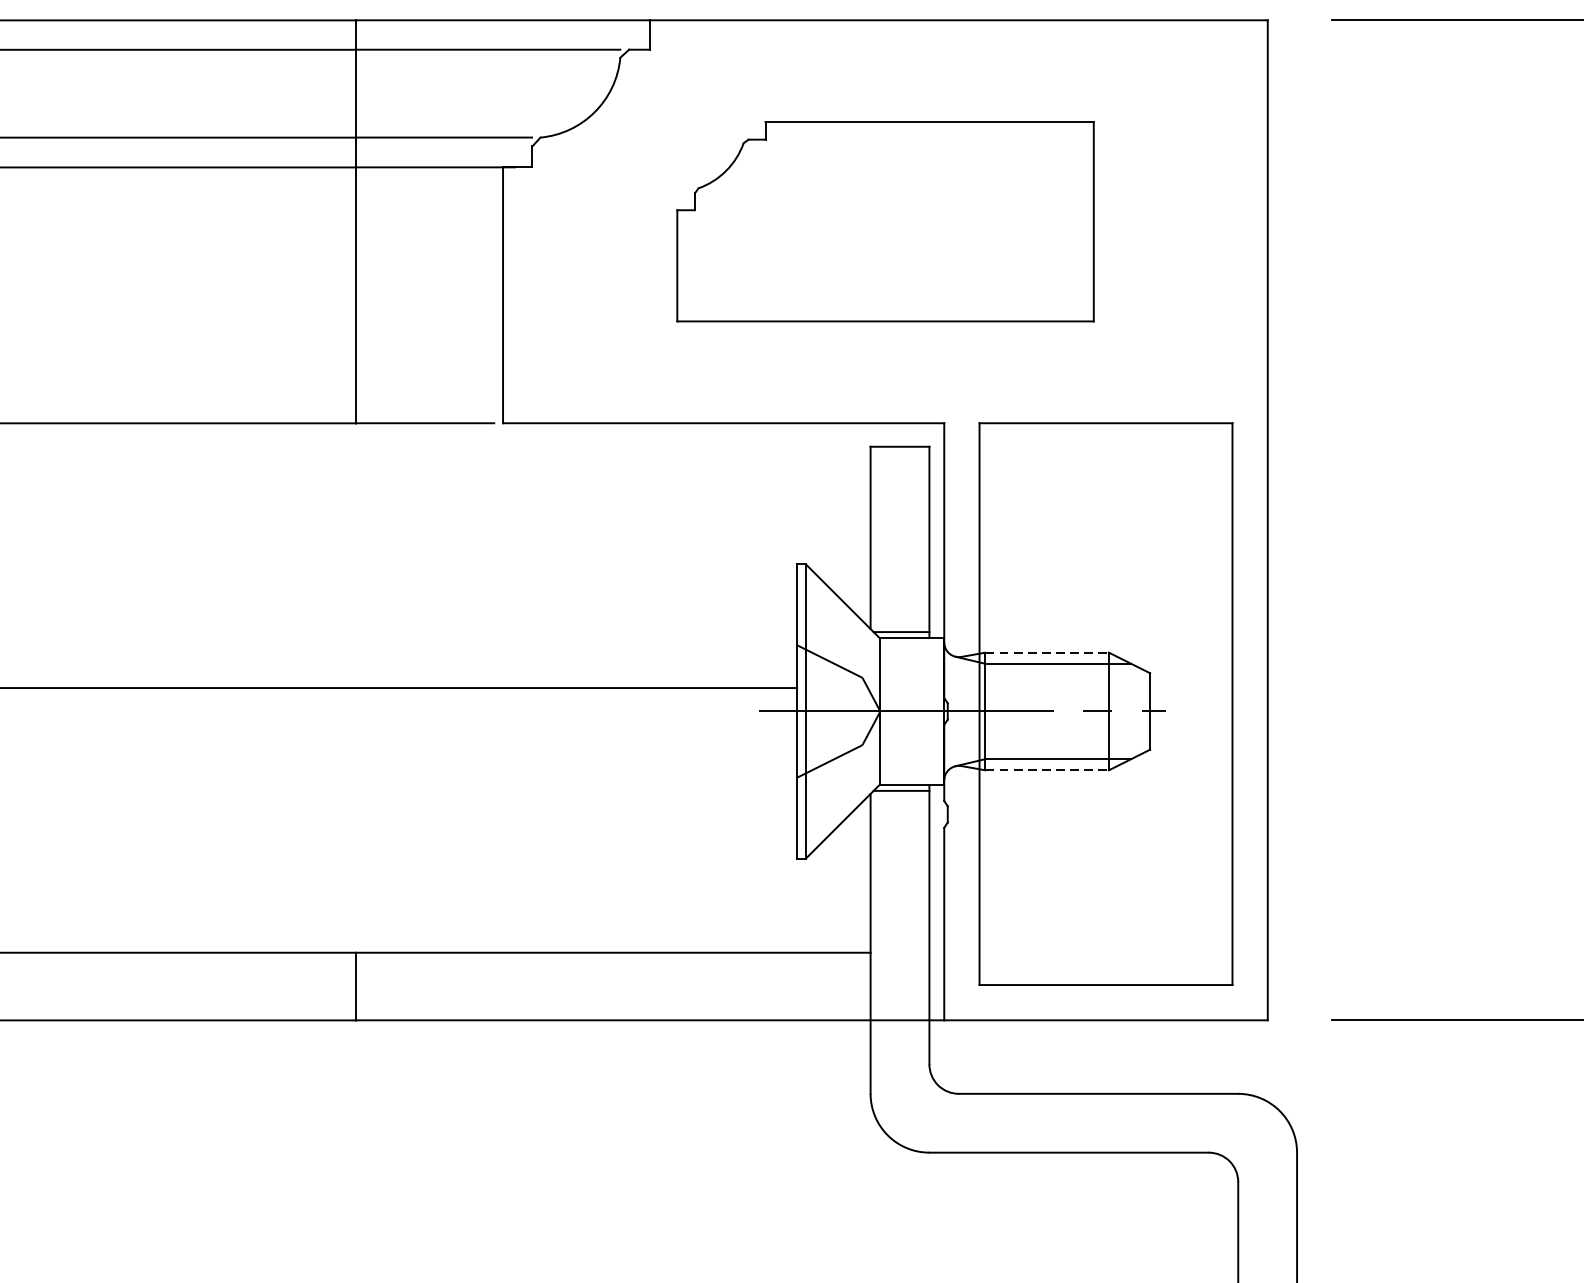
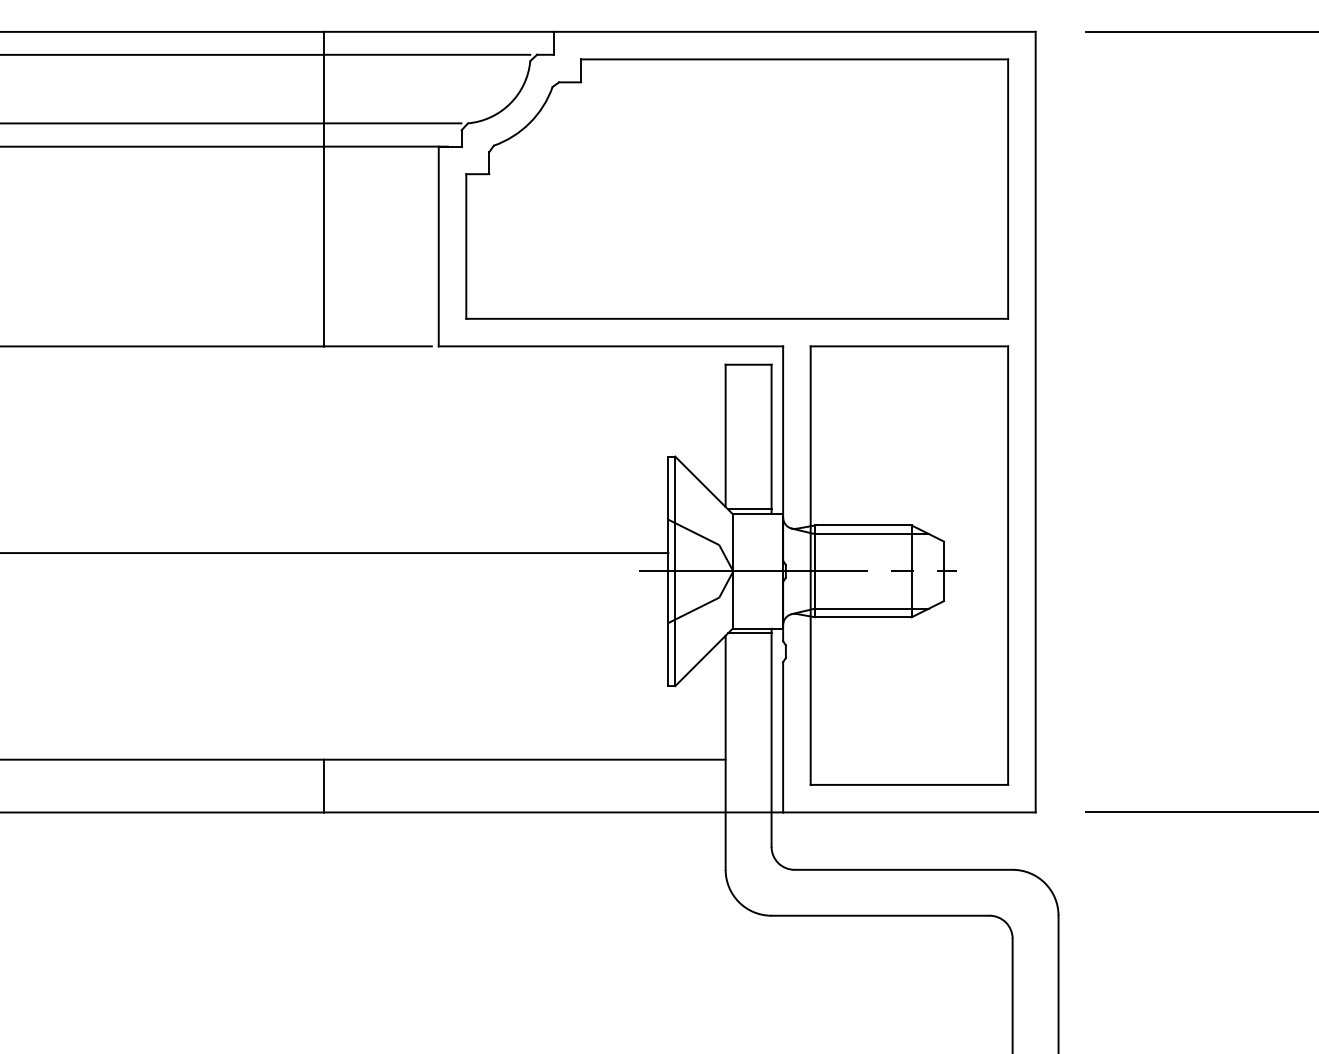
part: (885, 220) -> (737, 188), size x1.67
line: (1047, 652) -> (863, 525), dashed -> solid
line: (1047, 770) -> (863, 617), dashed -> solid

